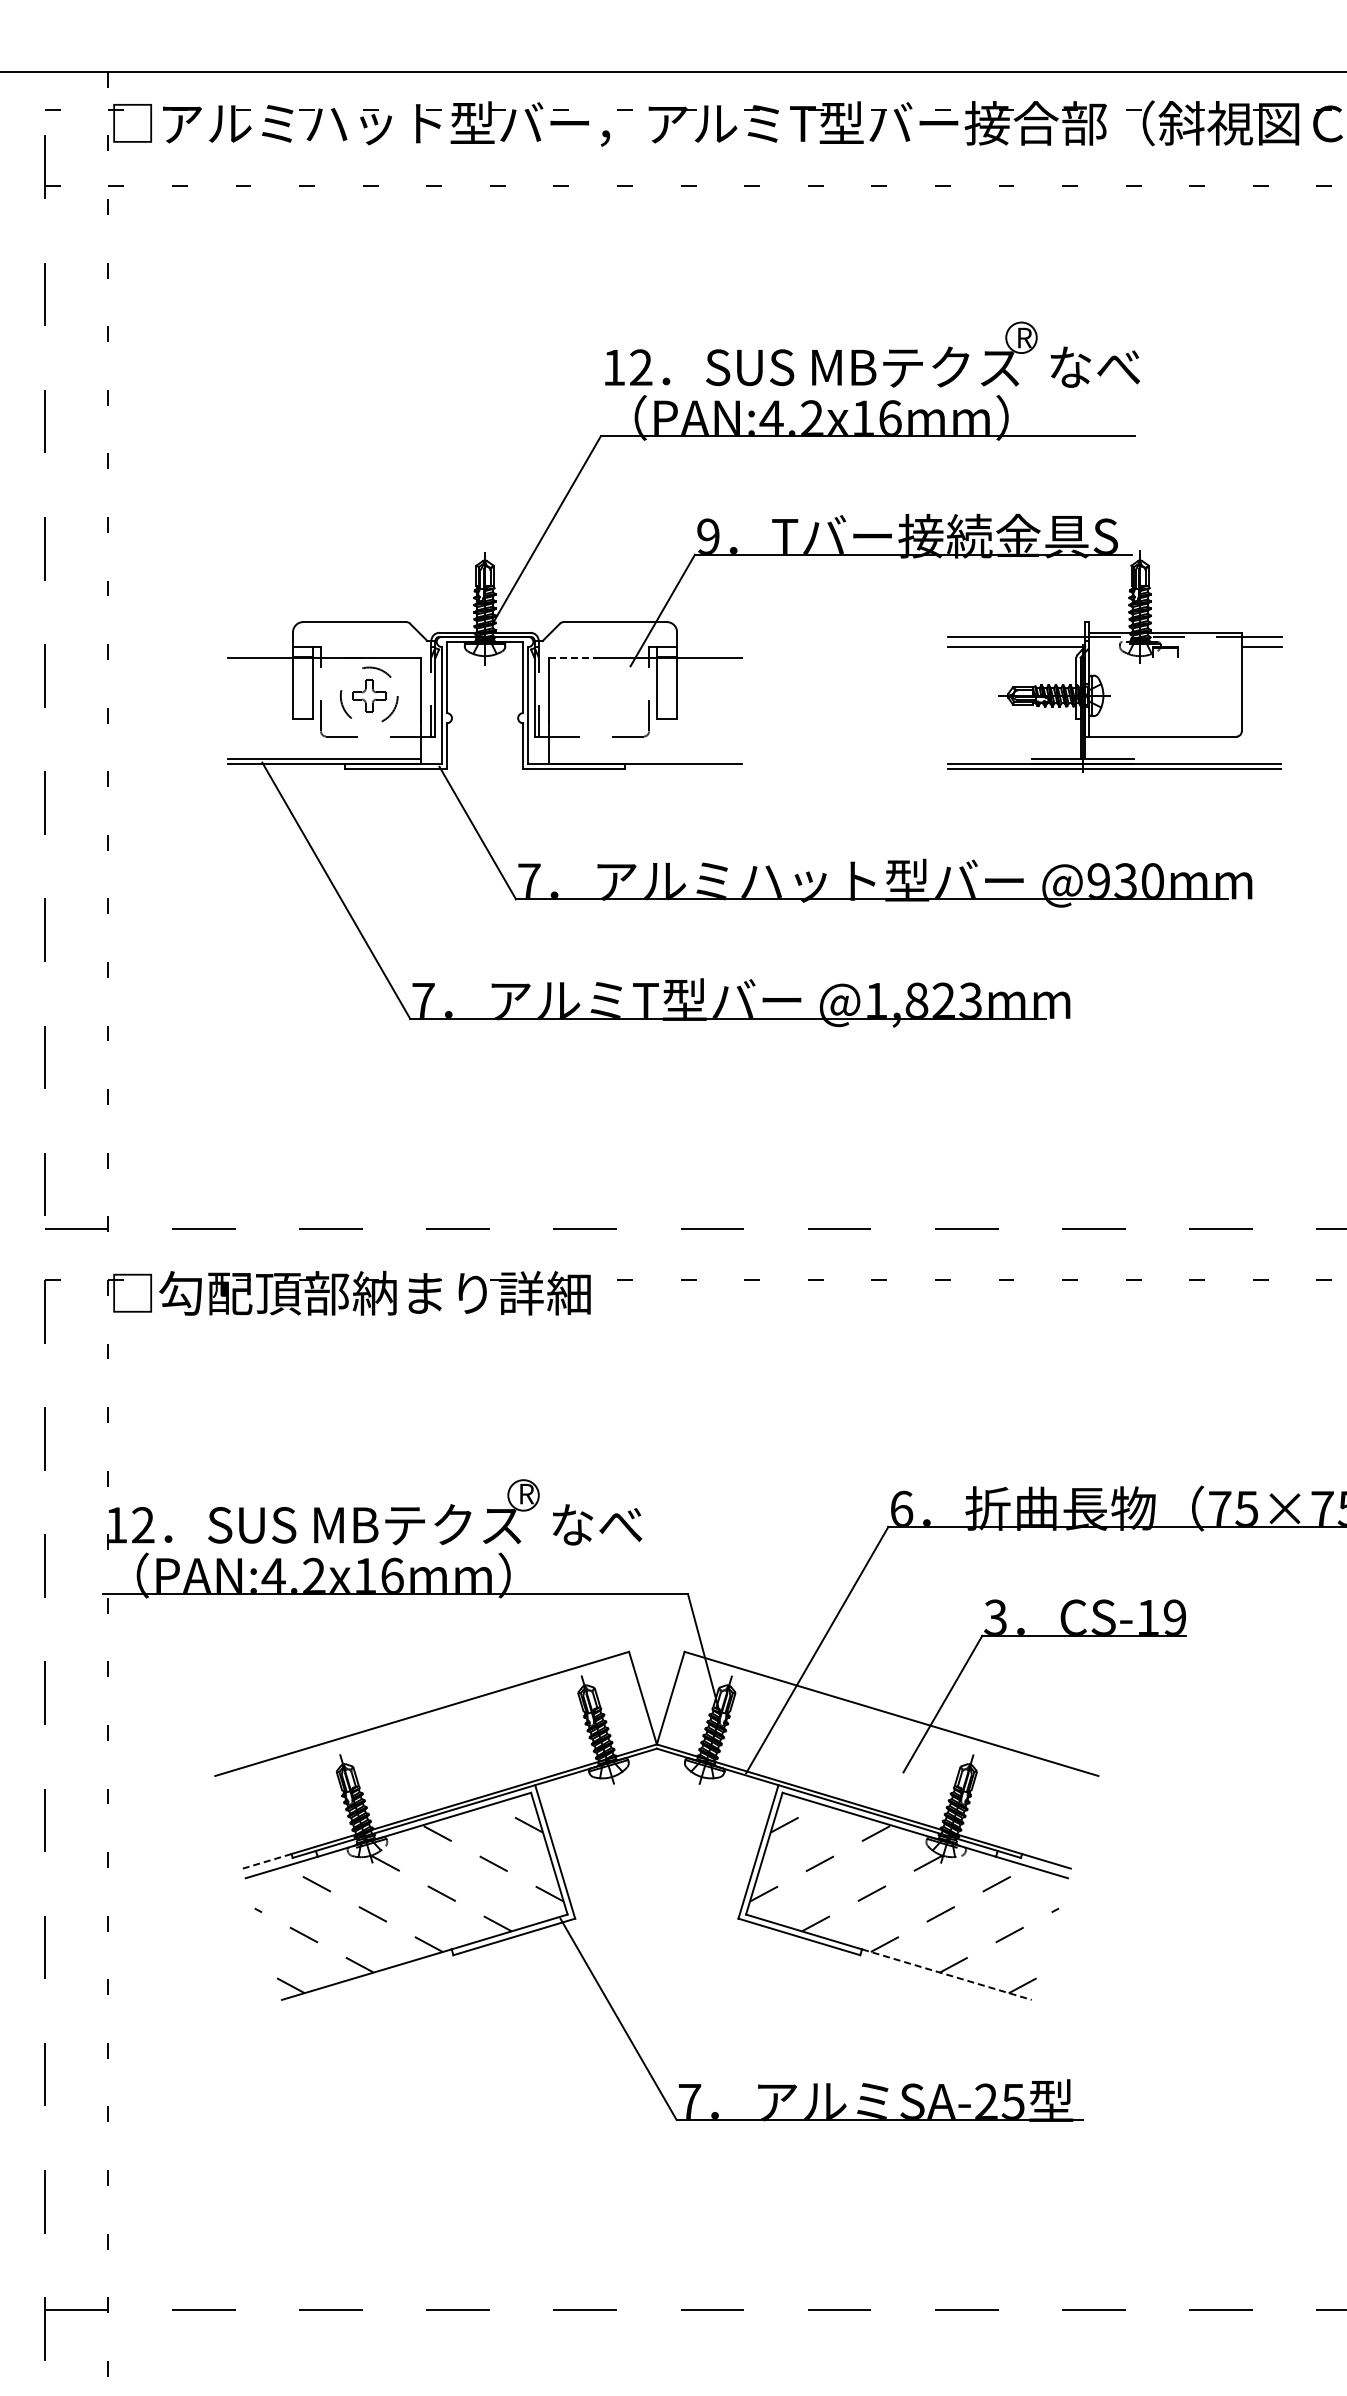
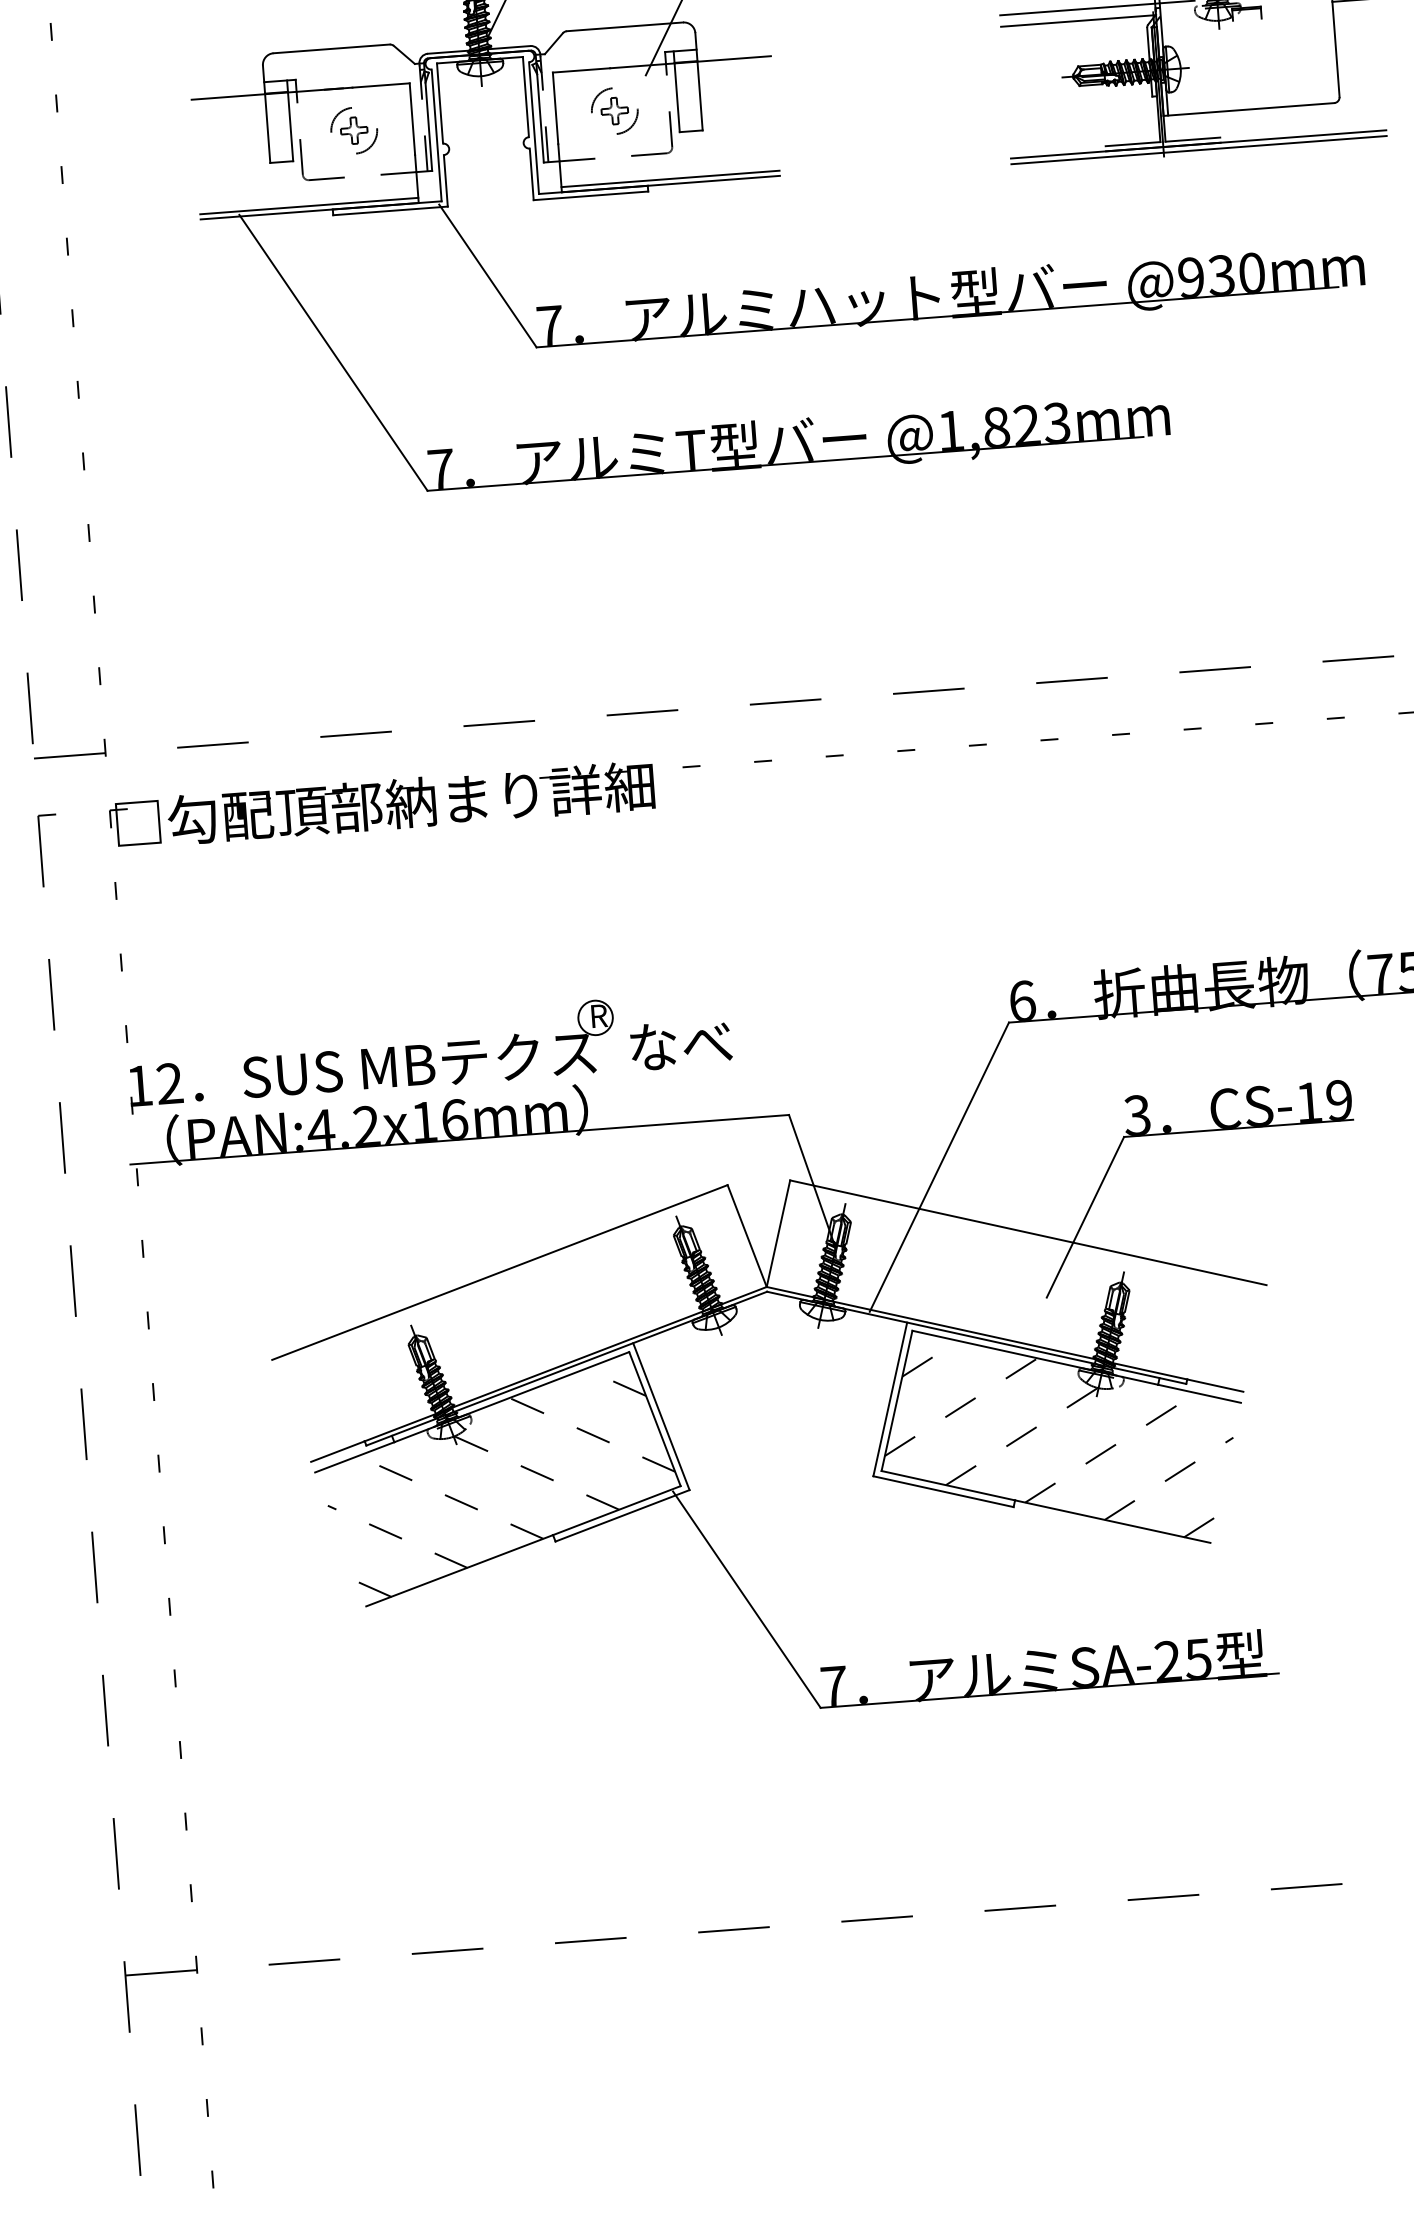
line: (574, 657) -> (581, 70), dashed -> solid
part: (369, 695) -> (354, 130), size x0.71
part: (600, 695) -> (614, 110), added
line: (645, 759) -> (670, 178), added
line: (266, 1861) -> (337, 1451), dashed -> solid
line: (946, 1974) -> (1112, 1521), dashed -> solid

